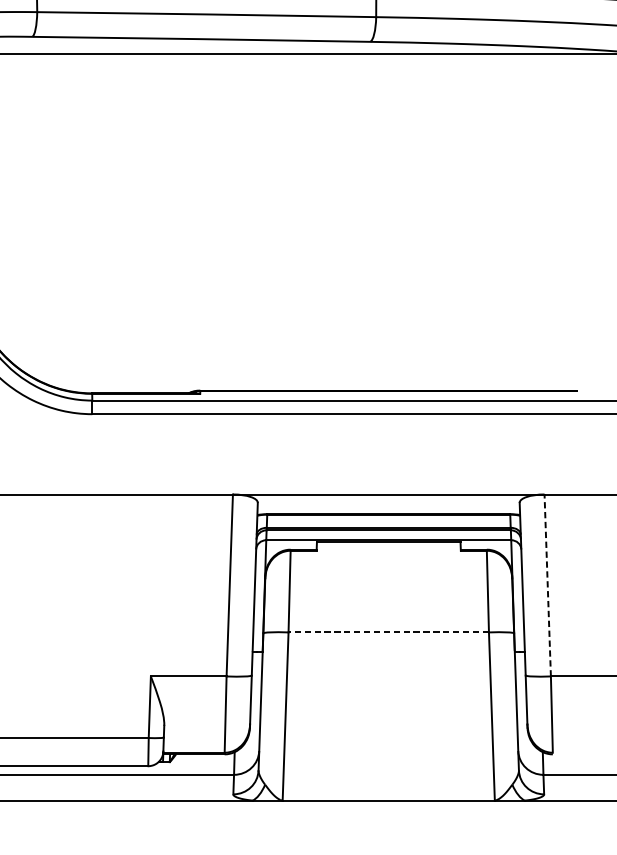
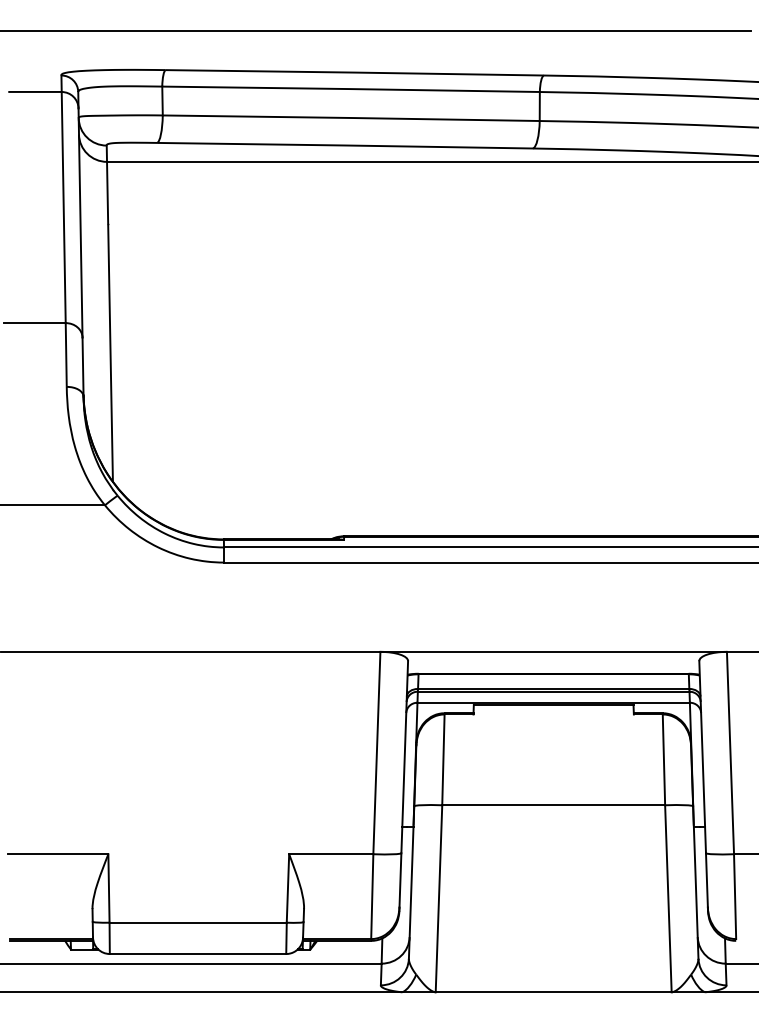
line: (547, 584) -> (730, 752), dashed -> solid
line: (388, 632) -> (553, 805), dashed -> solid

